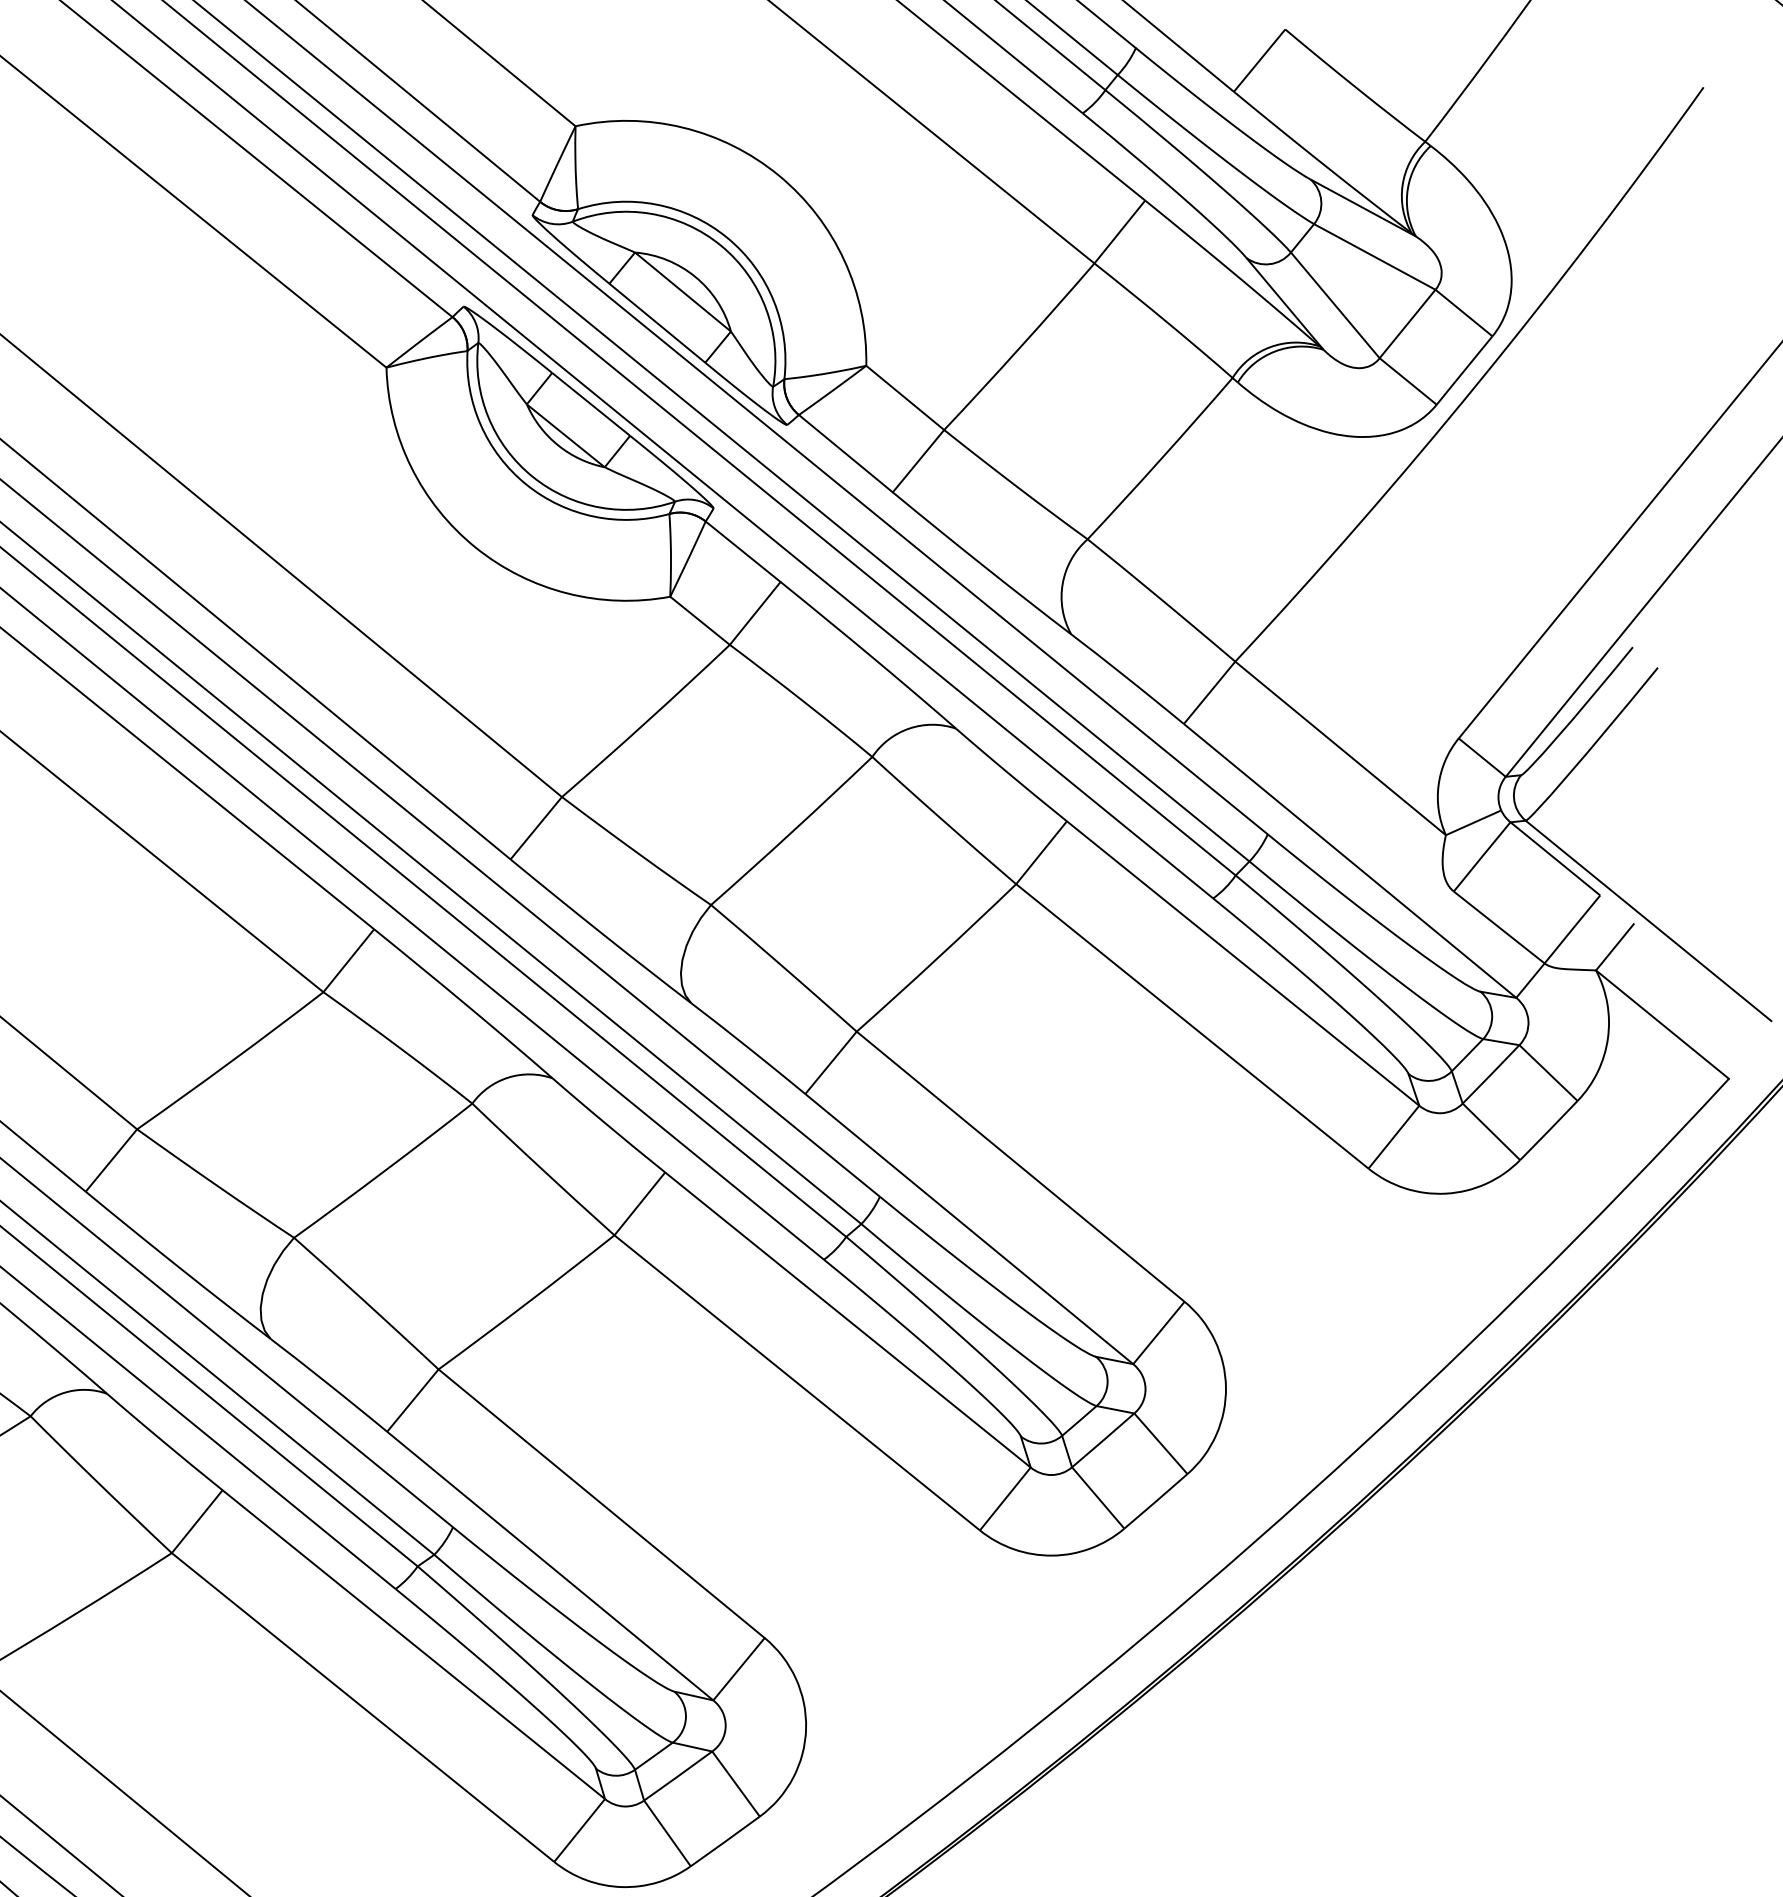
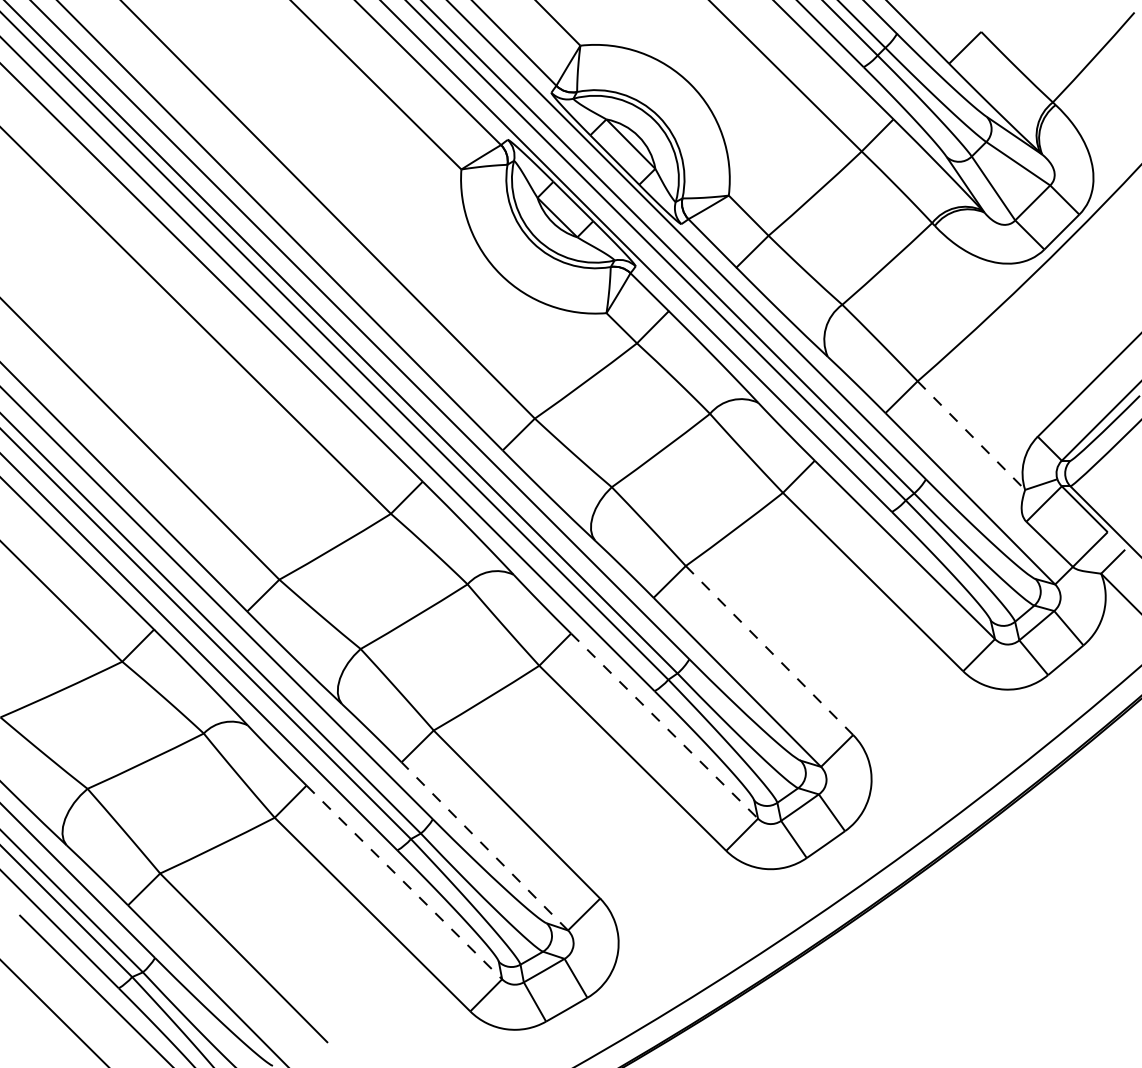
line: (1342, 749) -> (972, 436), solid -> dashed
line: (1020, 1166) -> (769, 650), solid -> dashed
line: (847, 1320) -> (664, 726), solid -> dashed
line: (551, 1566) -> (485, 846), solid -> dashed
line: (414, 1644) -> (404, 882), solid -> dashed

